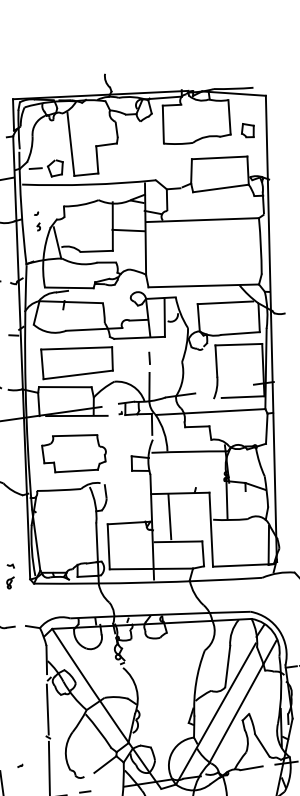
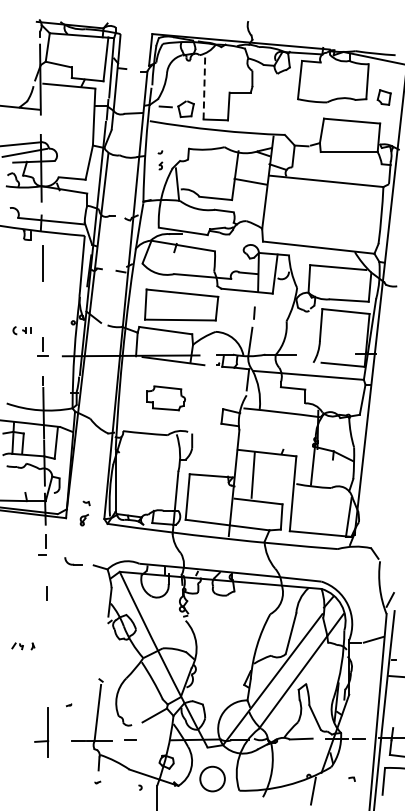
line: (70, 143) -> (204, 86), solid -> dashed
part: (74, 453) -> (165, 398), size x0.6
line: (47, 709) -> (103, 652), removed

